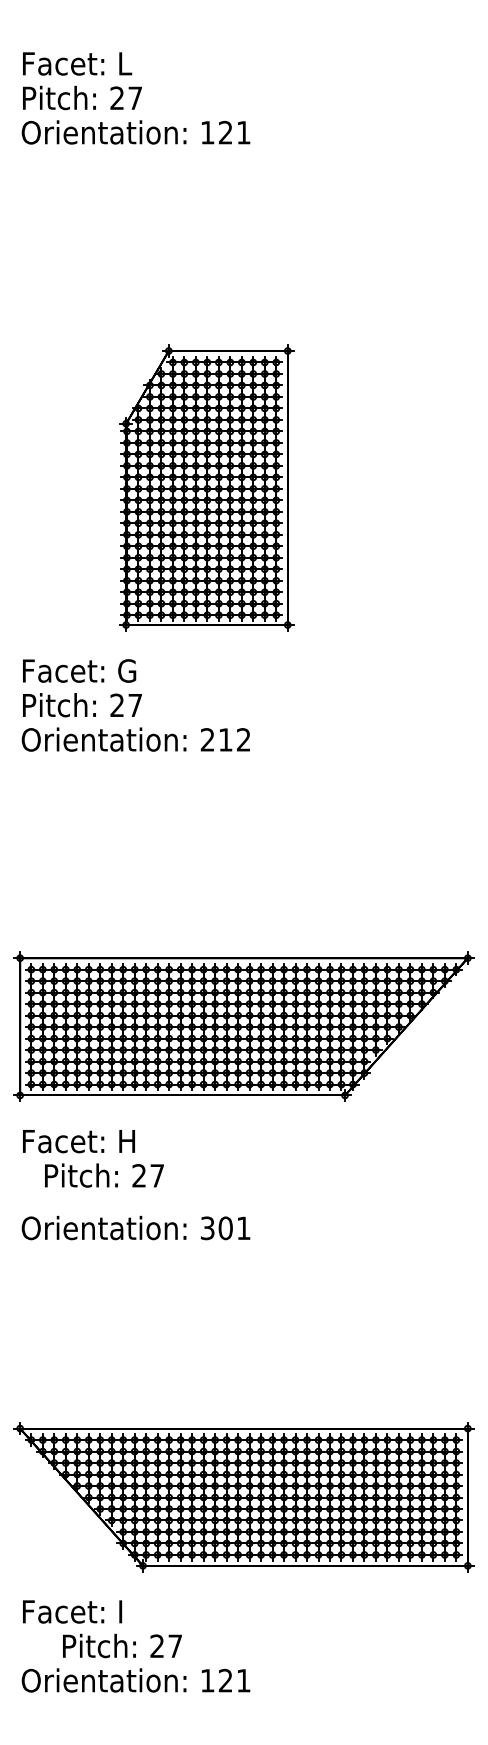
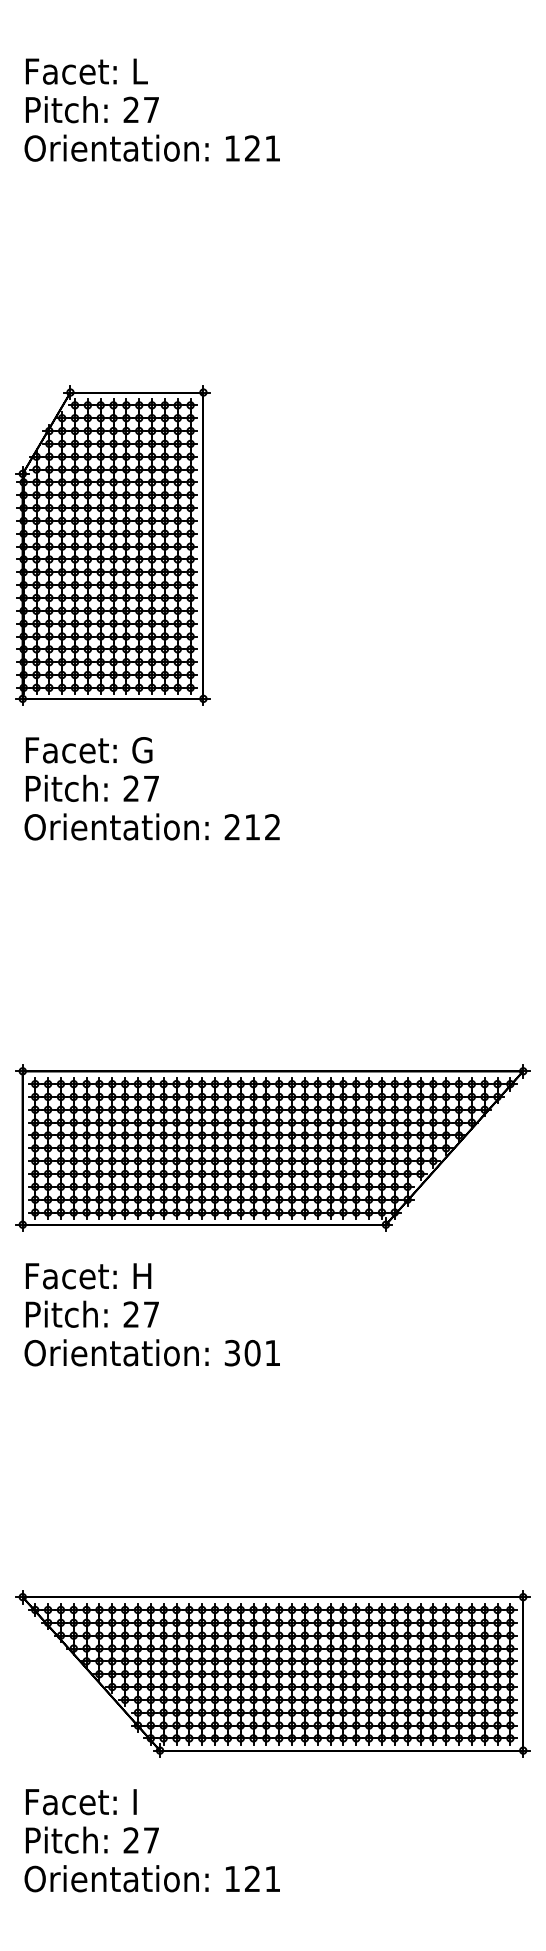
part: (206, 487) -> (112, 545), moved
text: (104, 1175) -> (92, 1314), moved
text: (135, 1228) -> (151, 1353), moved
text: (122, 1645) -> (92, 1839), moved

